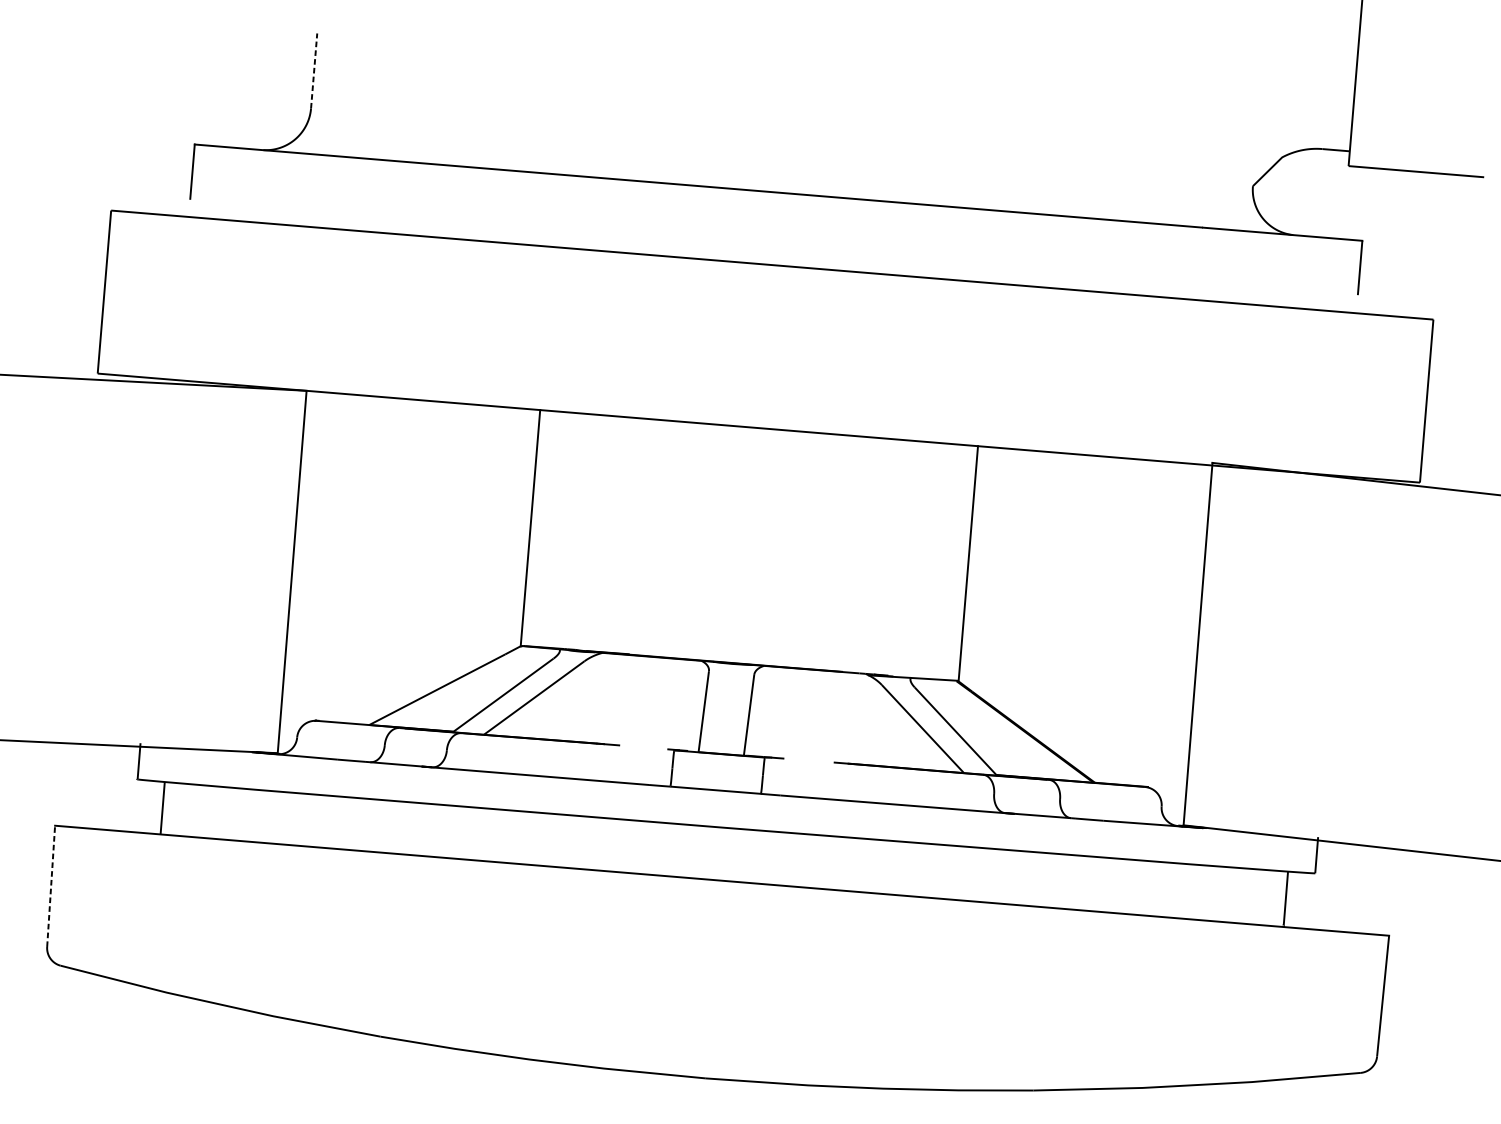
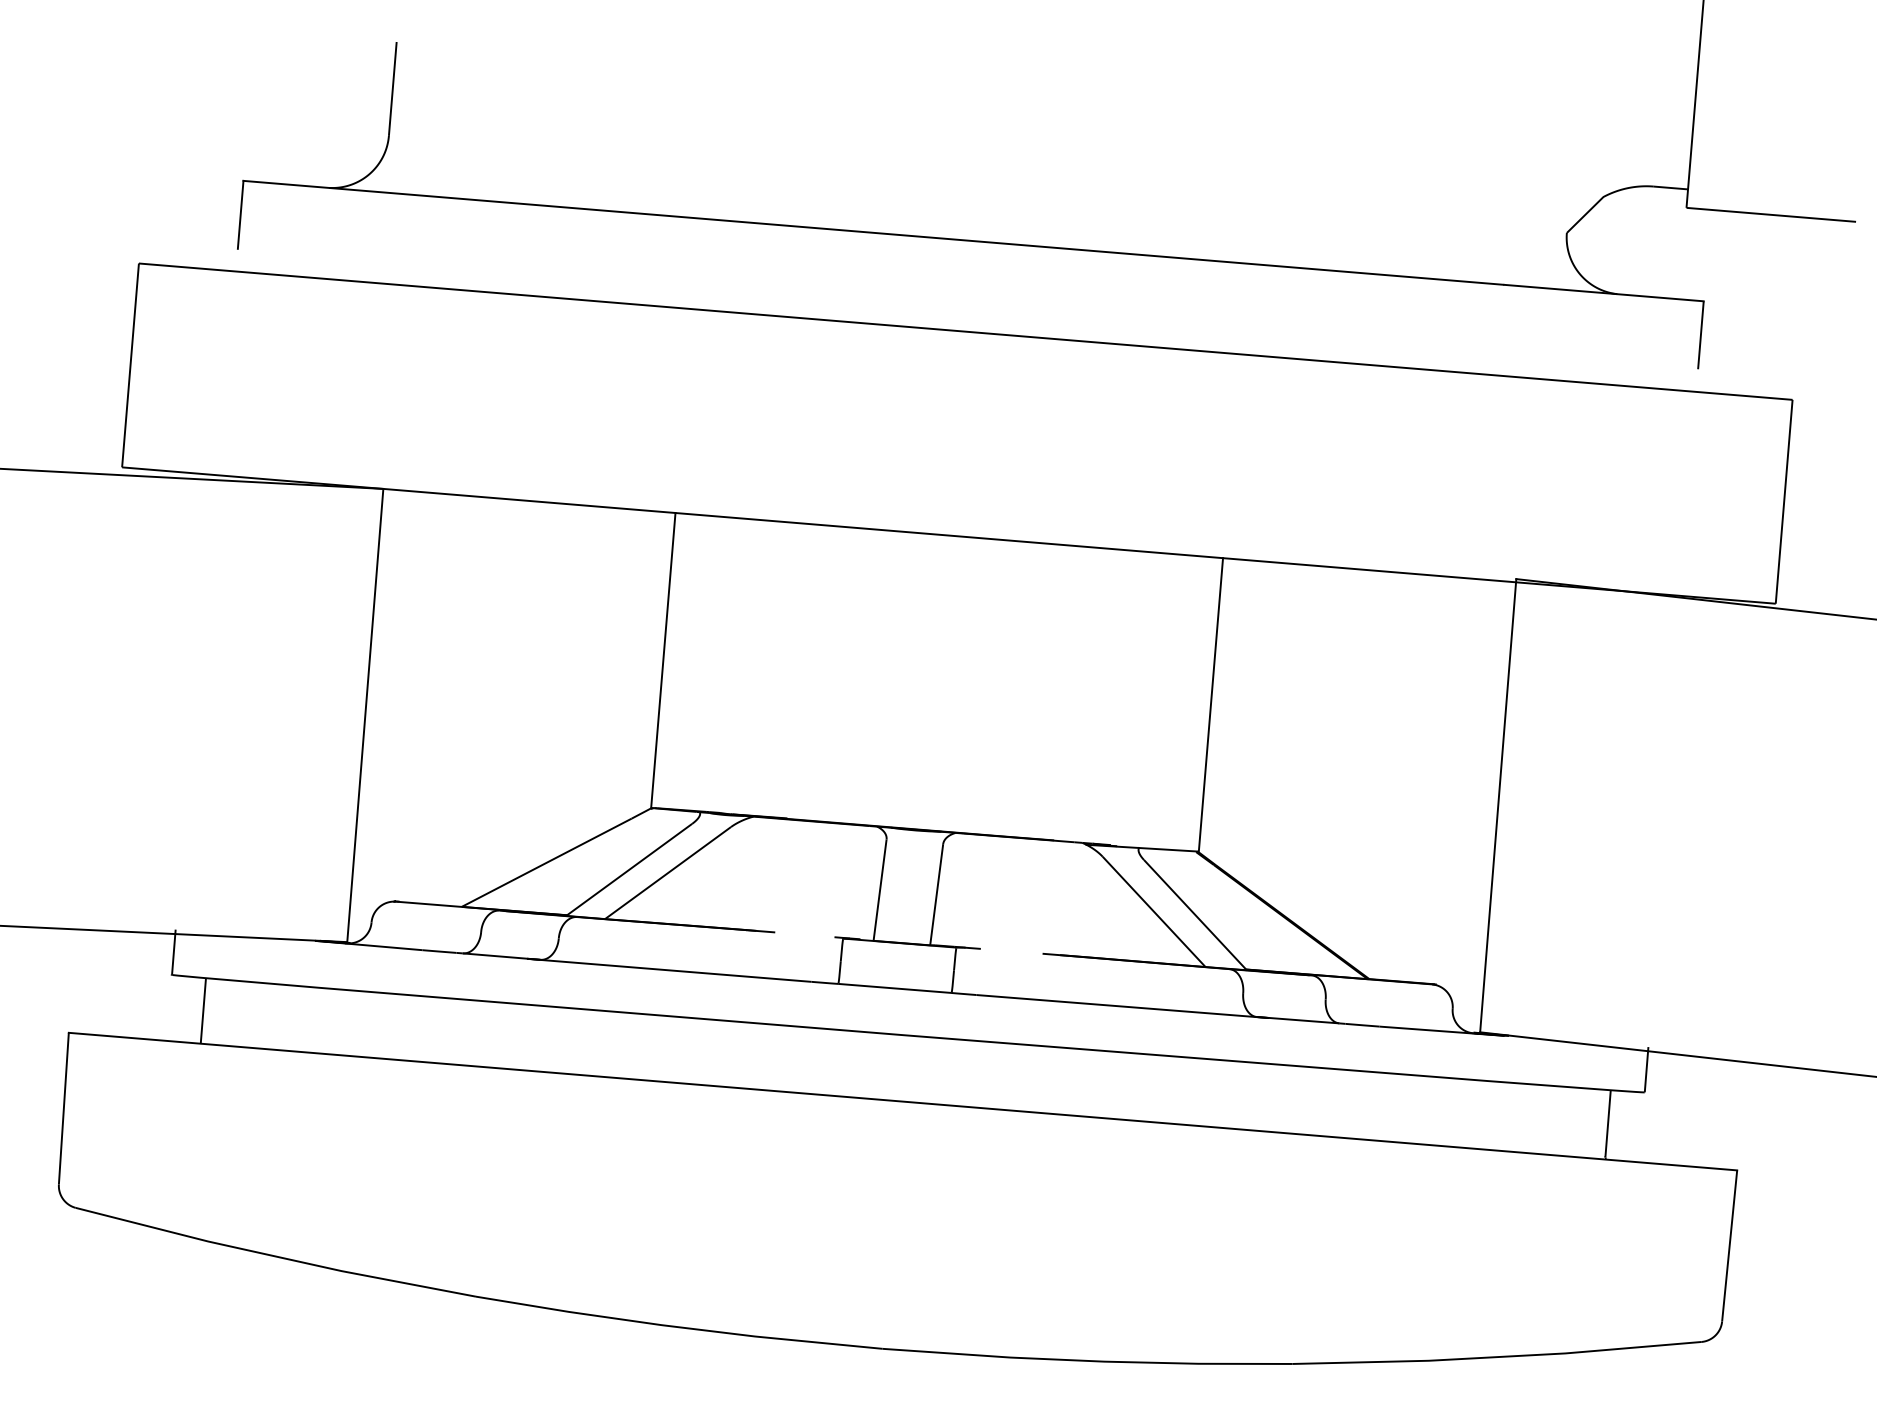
line: (313, 70) -> (392, 88), dashed -> solid
line: (50, 886) -> (63, 1108), dashed -> solid

